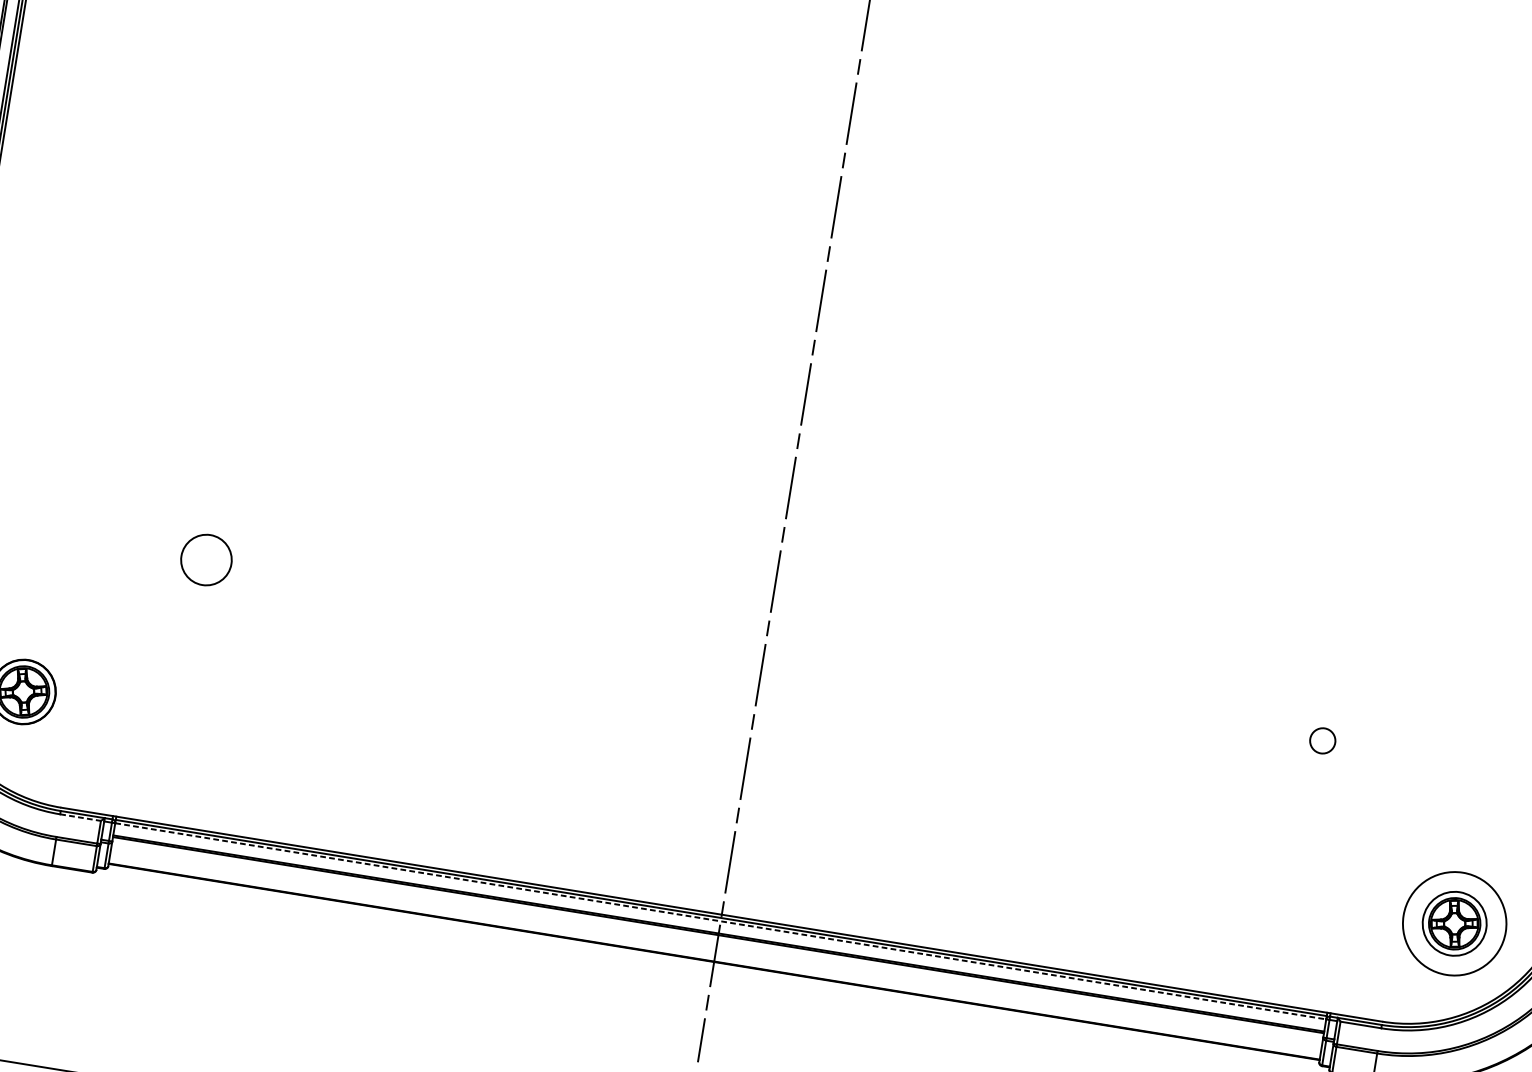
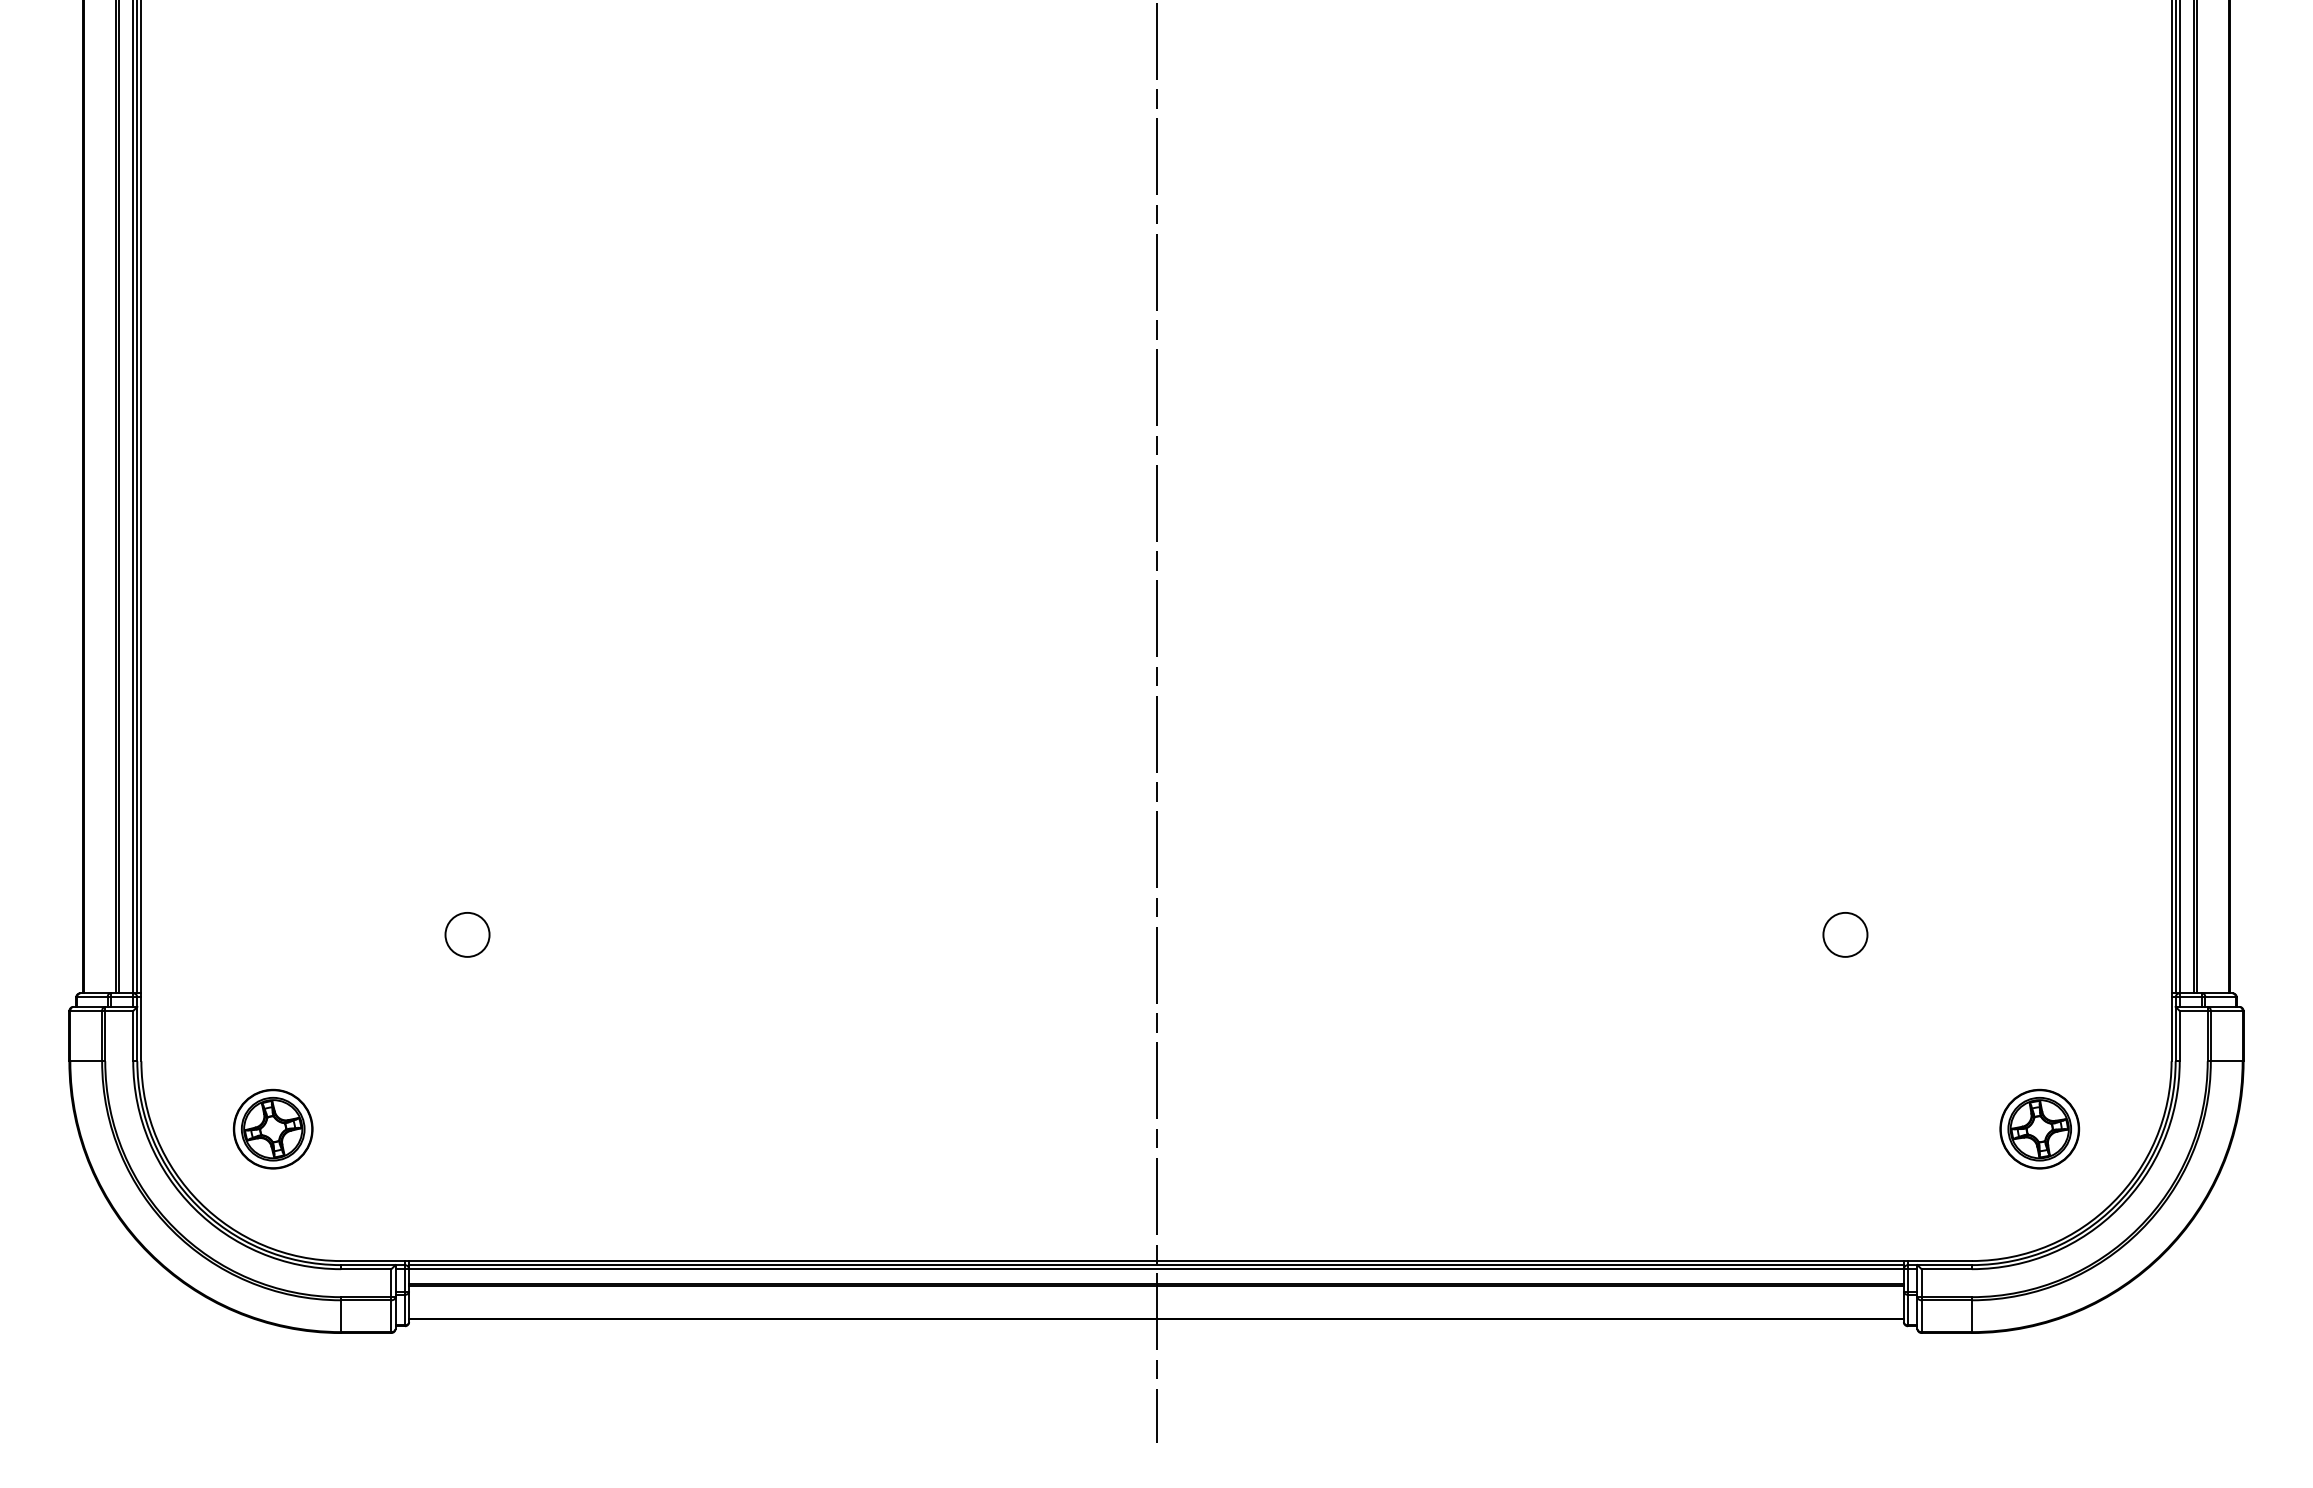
circle: (206, 559) -> (467, 934), size x0.71
circle: (1322, 740) -> (1845, 934), size x1.43
line: (80, 817) -> (366, 1269), dashed -> solid
line: (720, 921) -> (1156, 1269), dashed -> solid
circle: (1454, 923) -> (2039, 1128), size x0.62

